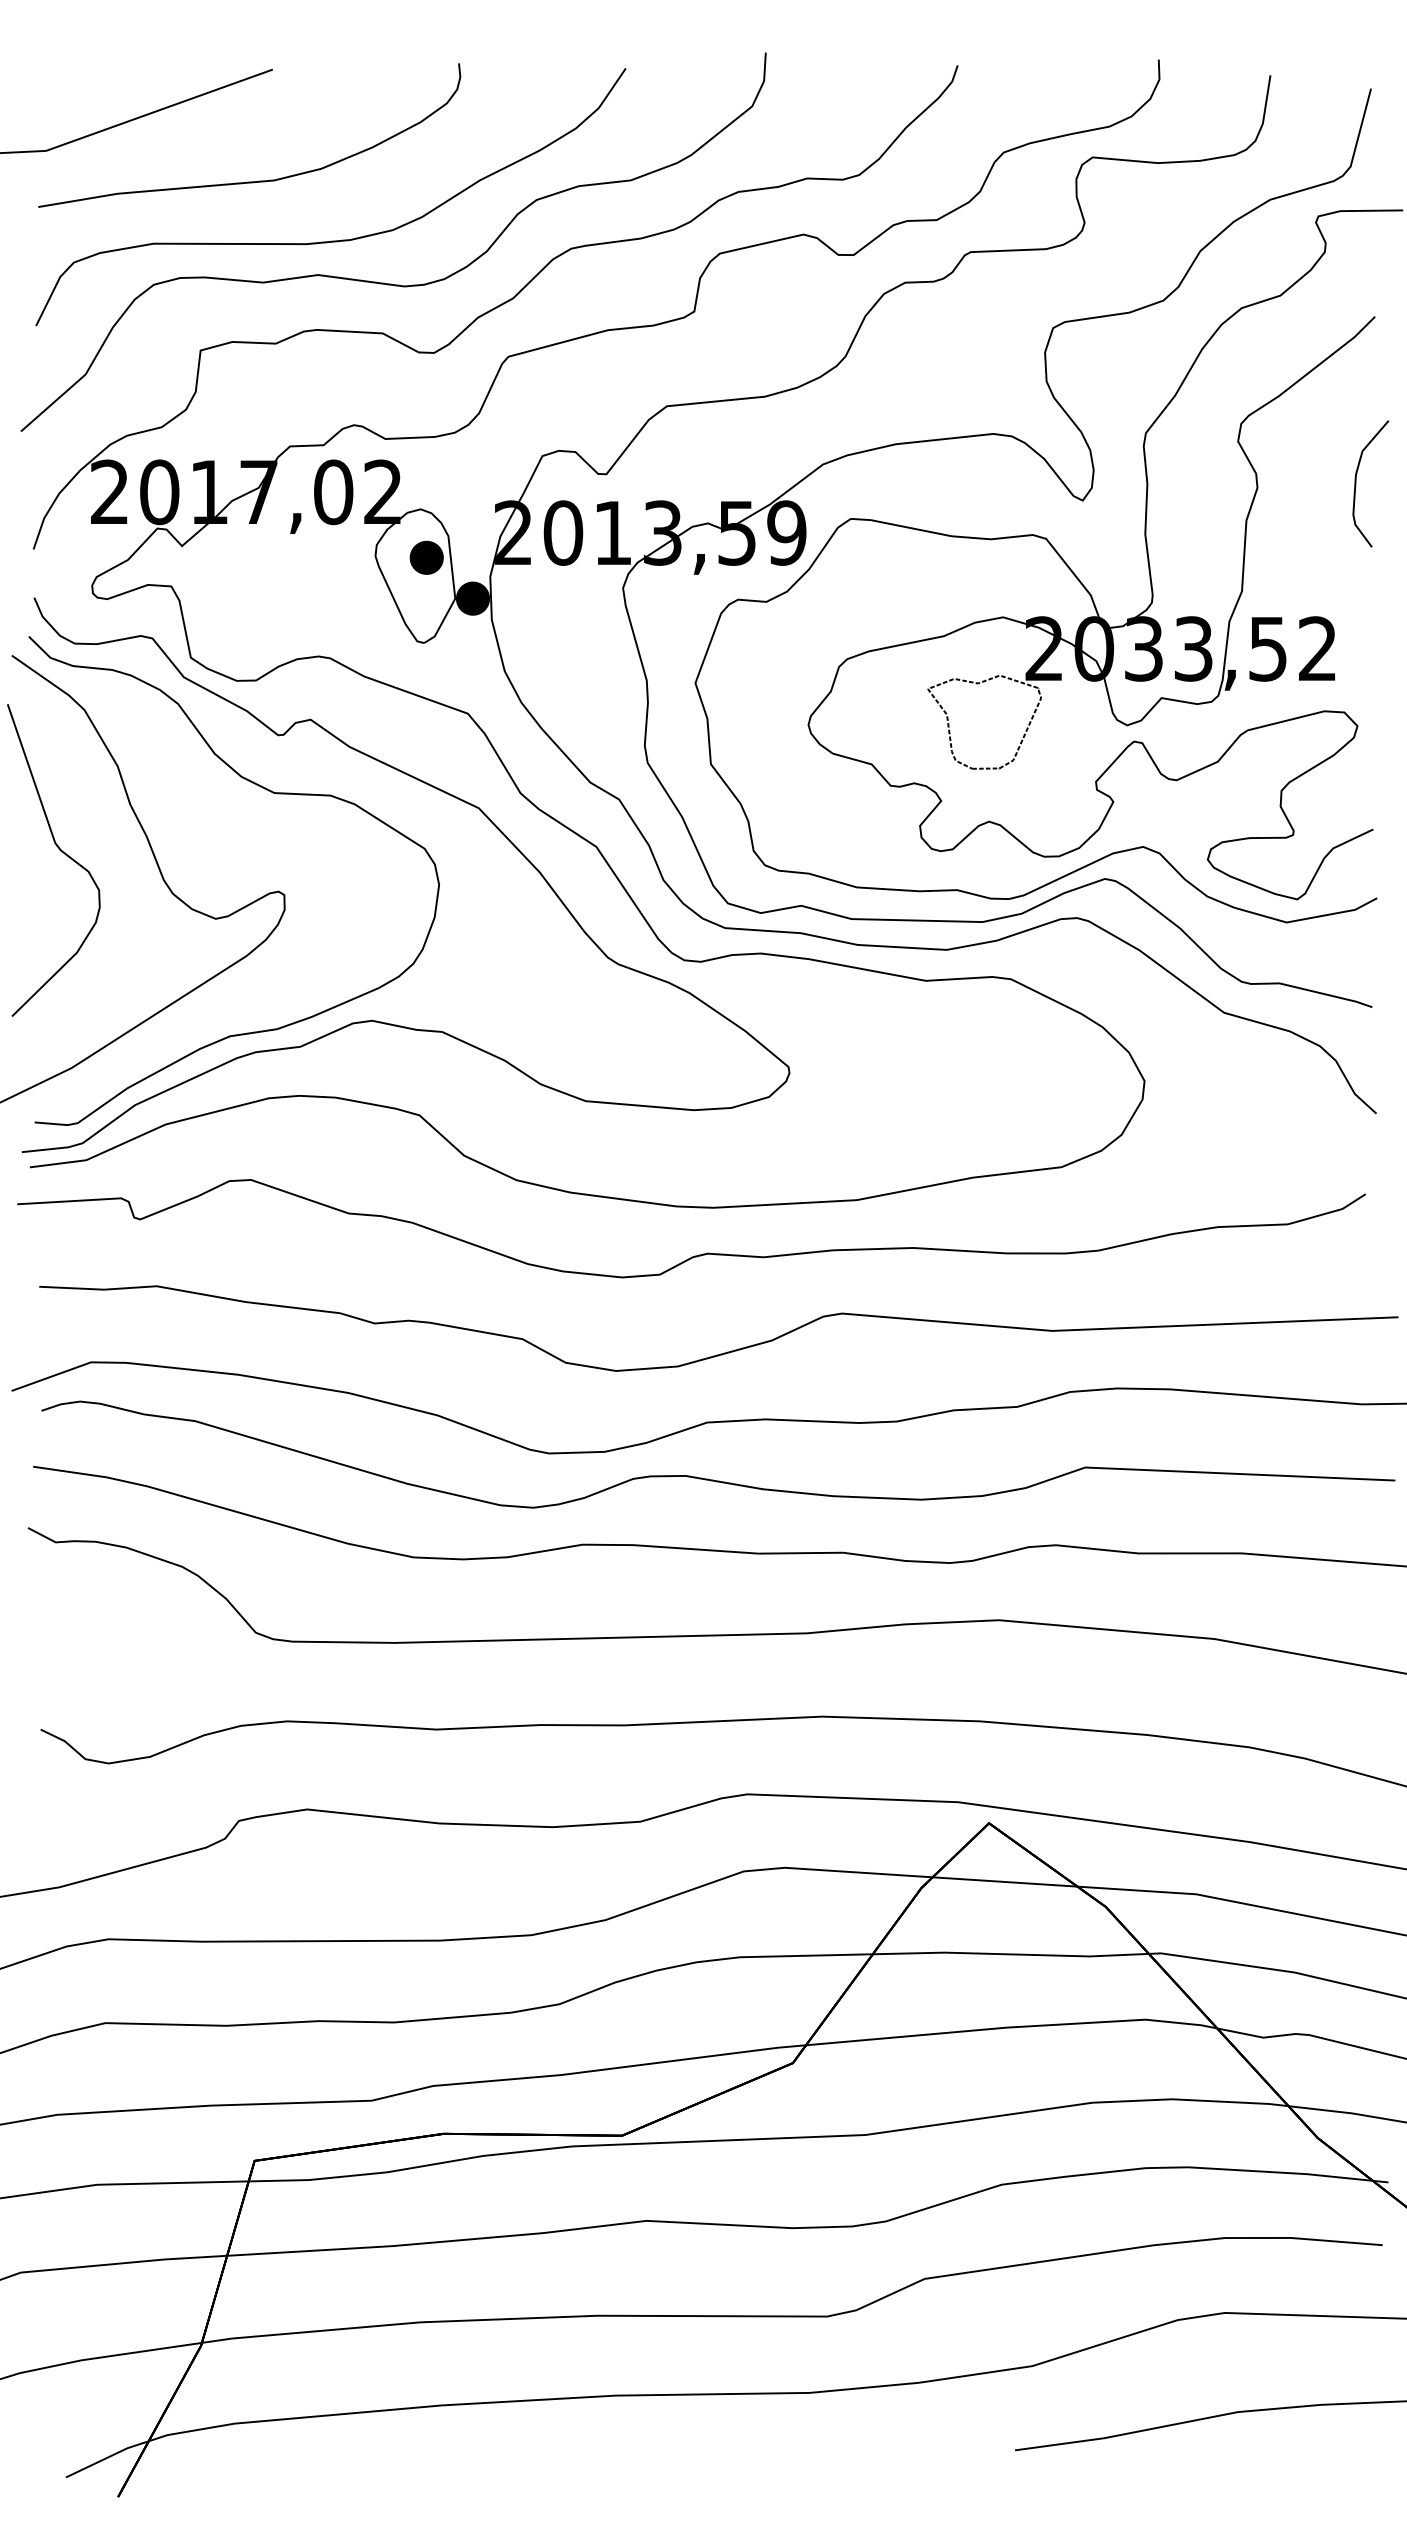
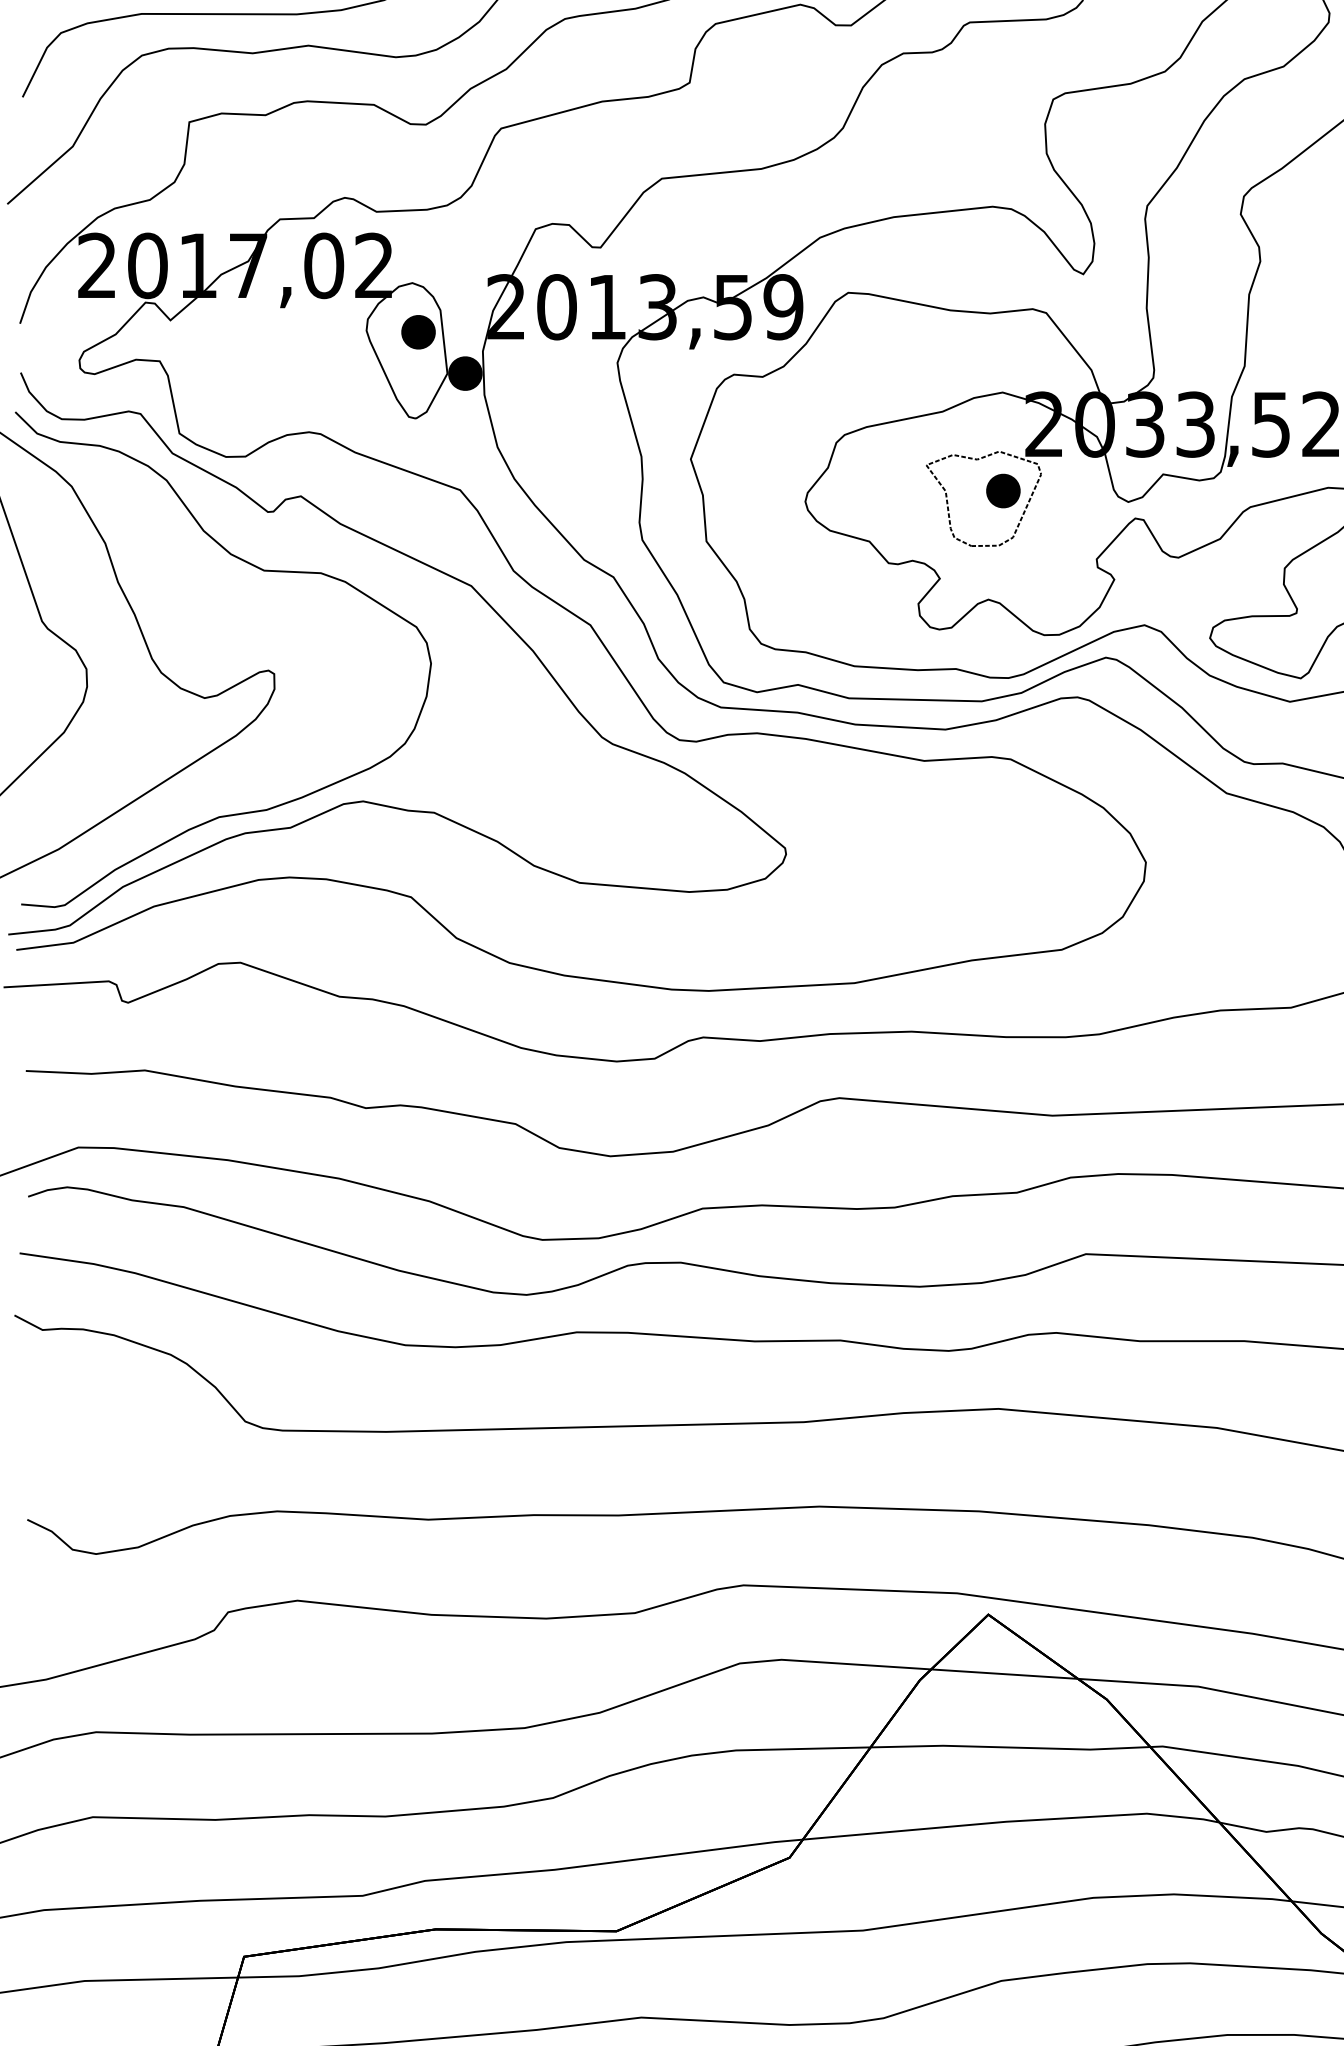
part: (1003, 714) -> (1002, 491), added

